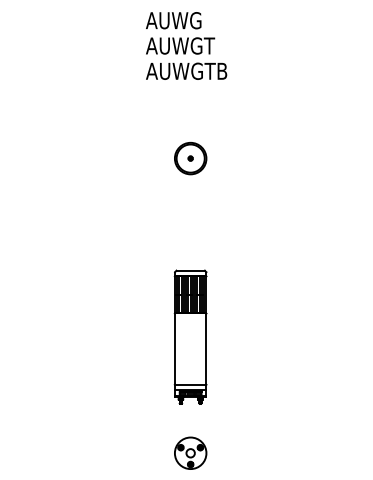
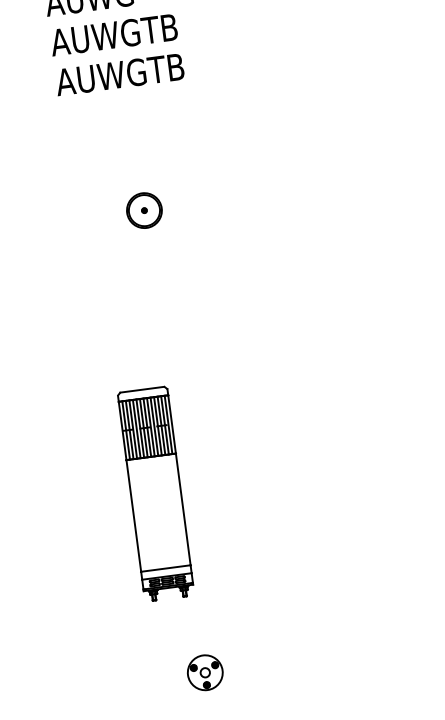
text: (221, 45) -> (169, 26), AUWGT -> AUWGTB
part: (190, 158) -> (144, 210), size x0.7
part: (190, 336) -> (155, 493), moved
part: (190, 452) -> (204, 671), size x0.7

